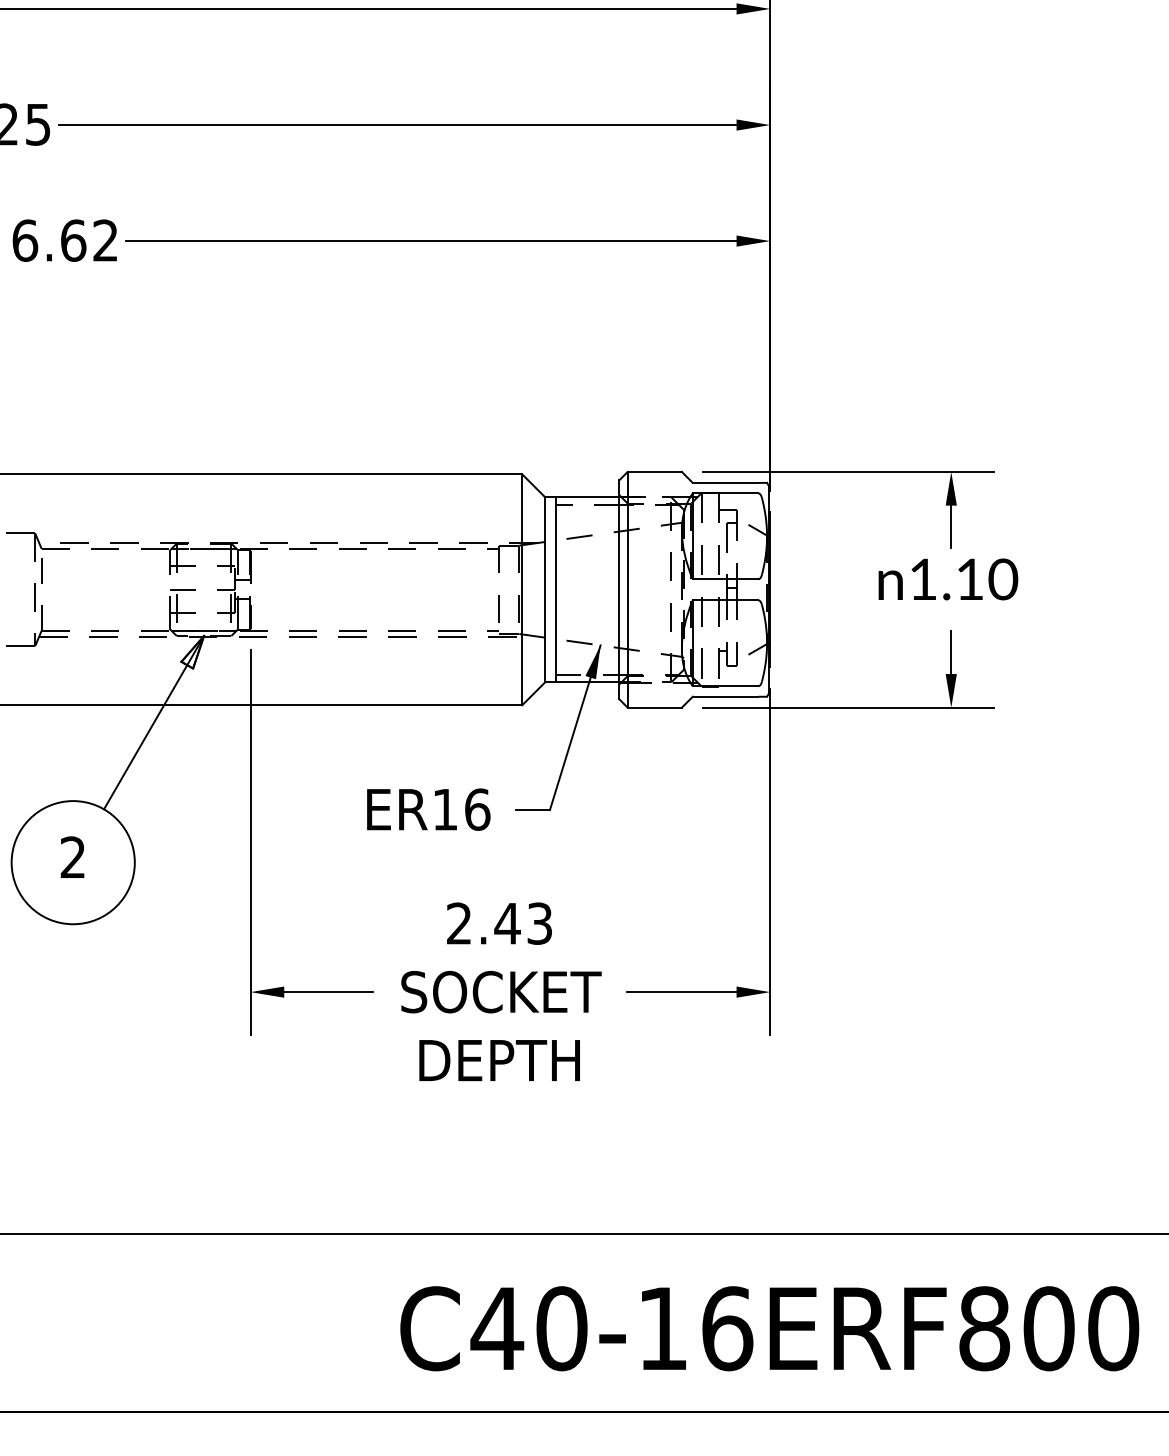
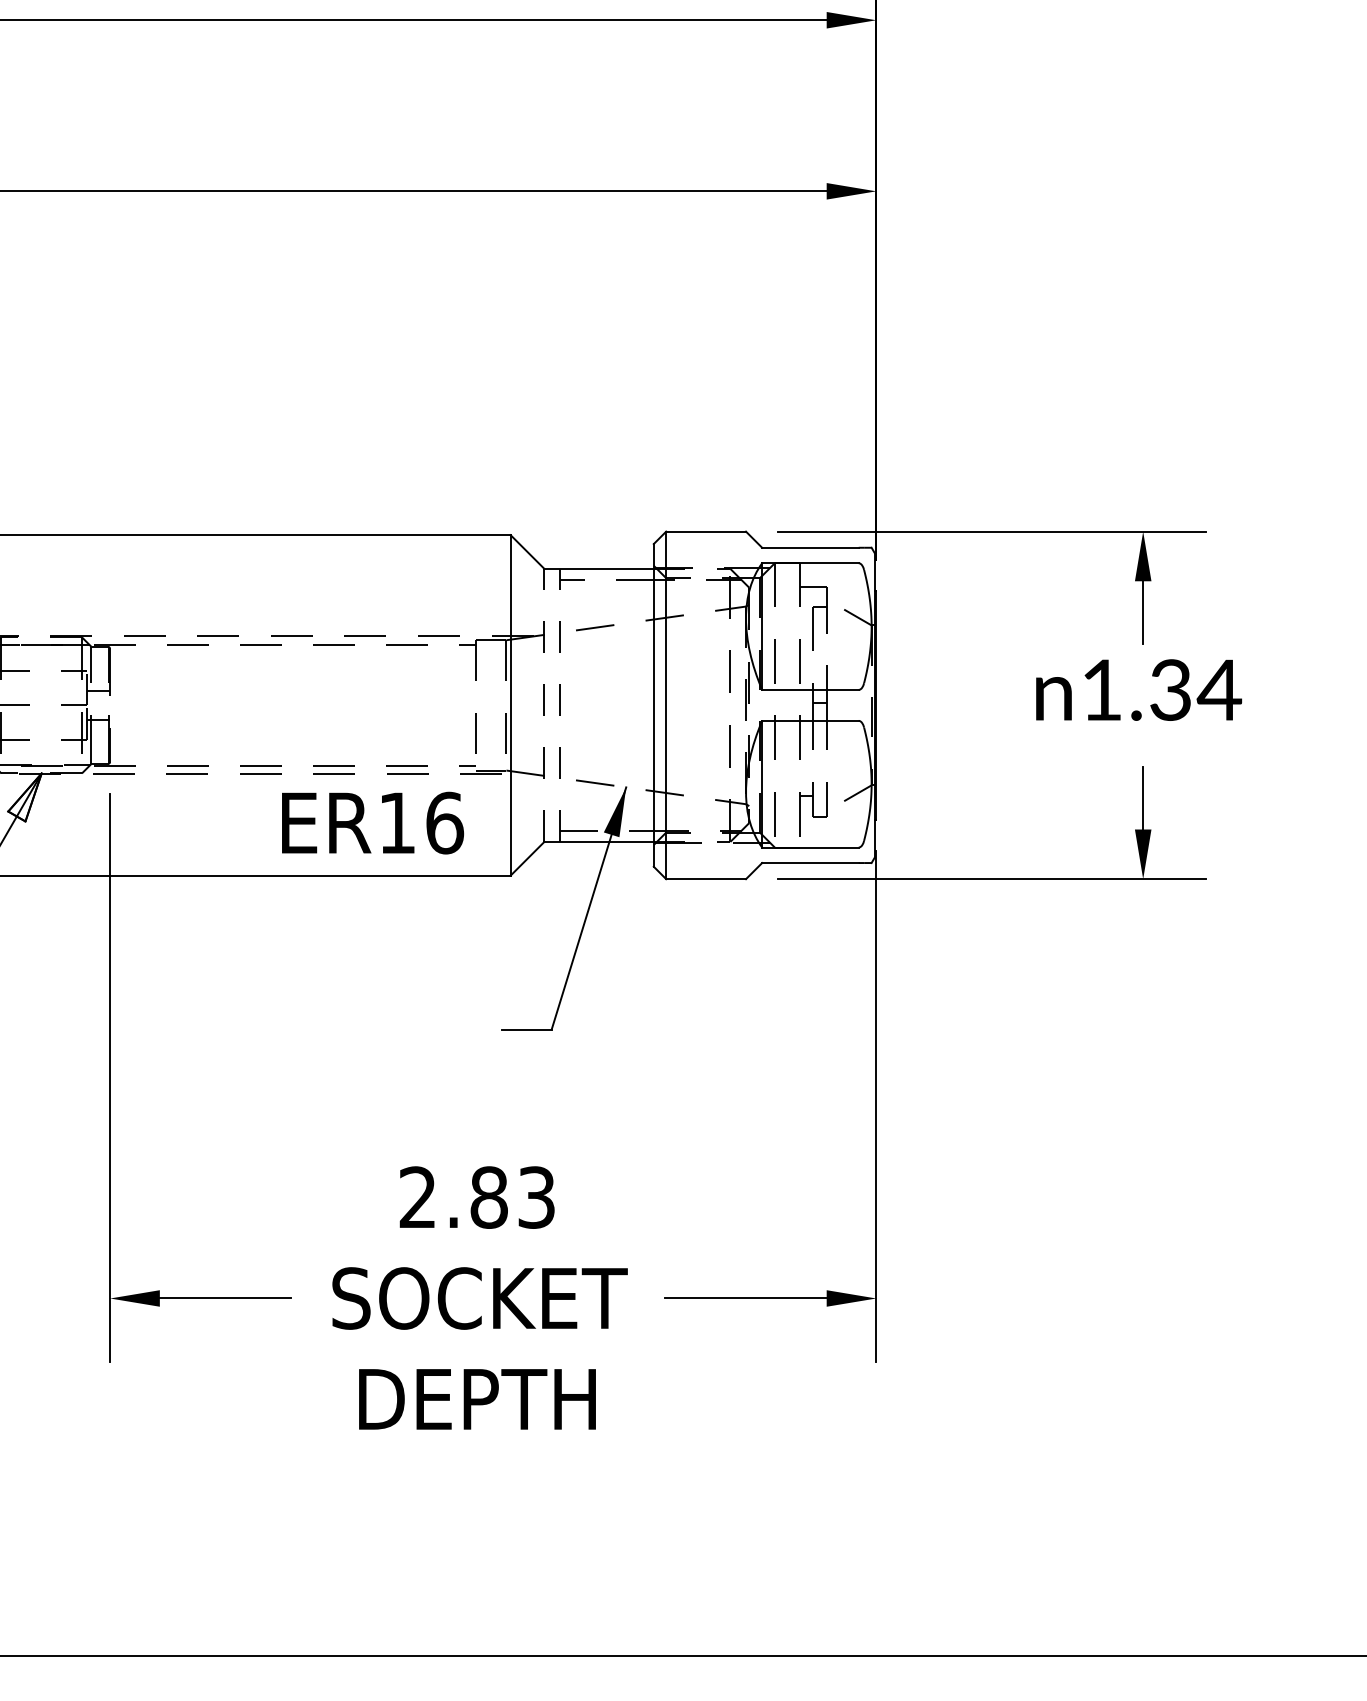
text: (987, 579) -> (1196, 690), 1.10 -> 1.34
line: (545, 589) -> (544, 704), solid -> dashed
line: (555, 589) -> (559, 704), solid -> dashed
text: (428, 809) -> (372, 822), moved
text: (507, 923) -> (488, 1197), 2.43 -> 2.83

